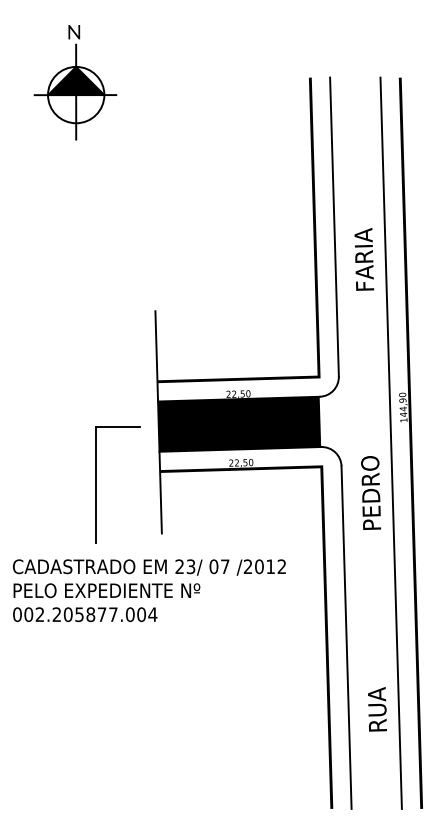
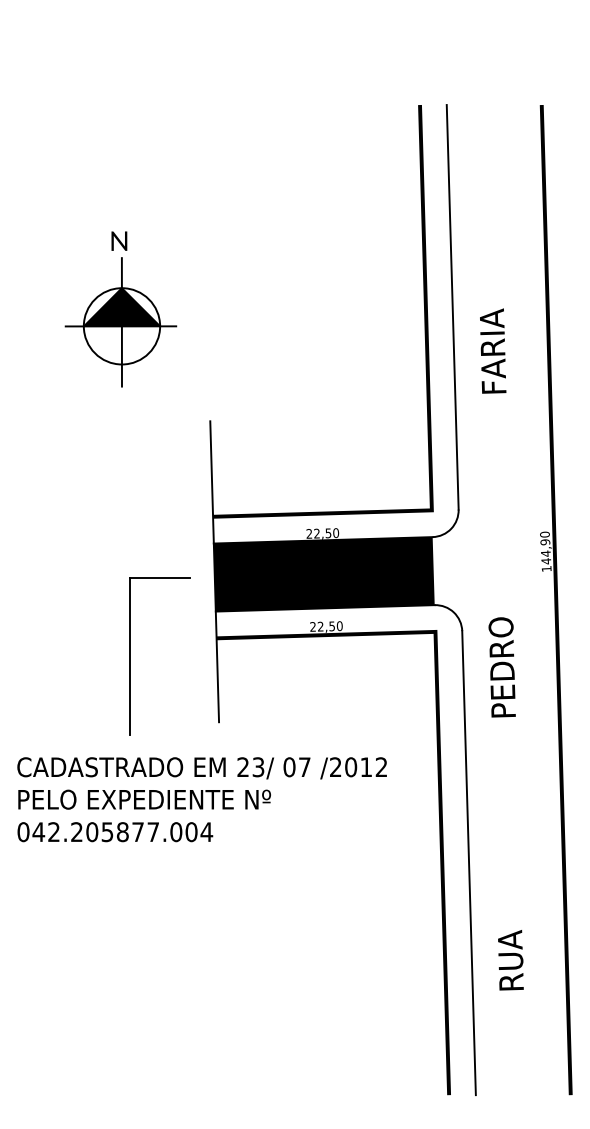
part: (75, 82) -> (121, 309), moved
line: (390, 442) -> (528, 599), removed
text: (28, 614) -> (38, 831), 002.205877.004 -> 042.205877.004

